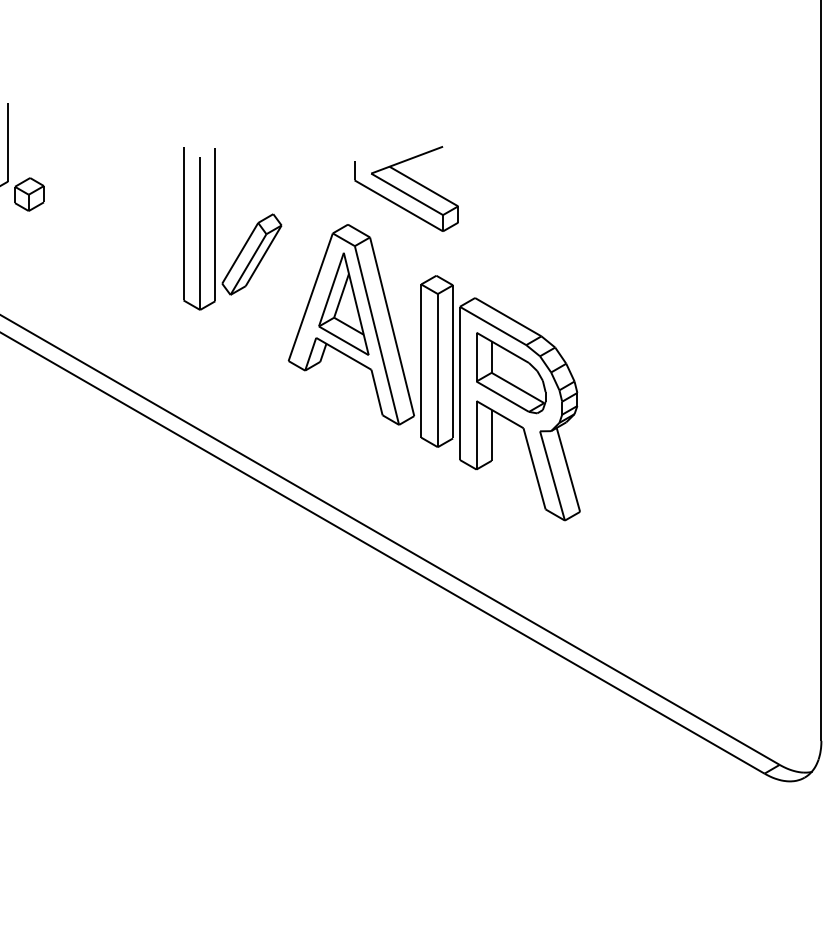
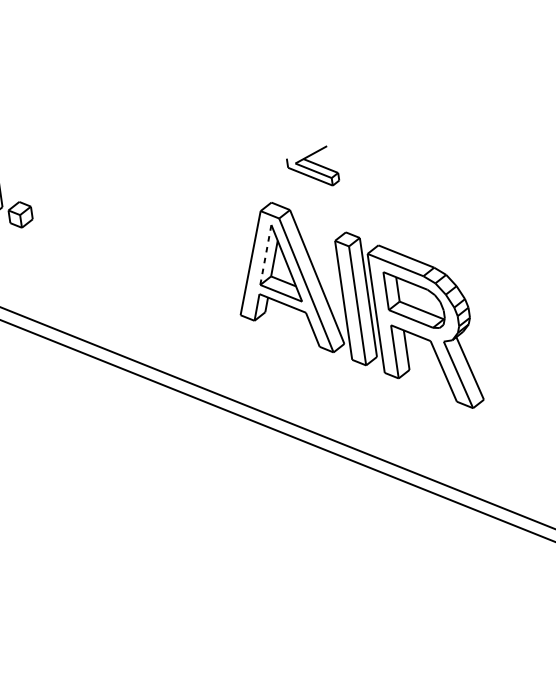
part: (406, 188) -> (312, 167), size x0.6
part: (215, 228) -> (168, 220), removed
line: (331, 289) -> (265, 254), solid -> dashed

